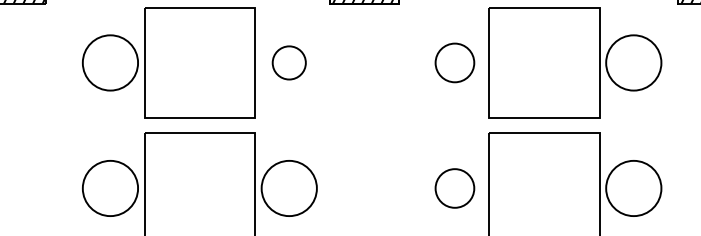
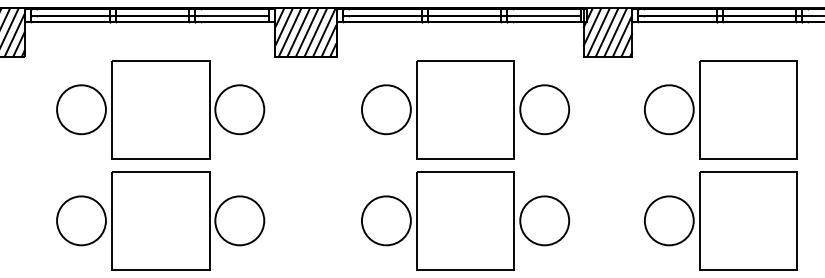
circle: (288, 62) -> (239, 109), size x1.67
circle: (453, 62) -> (385, 109), size x1.43
circle: (453, 188) -> (385, 220), size x1.43

